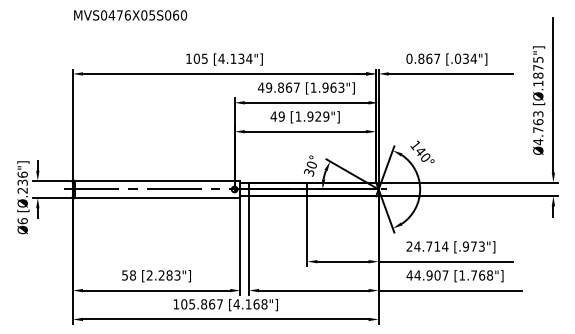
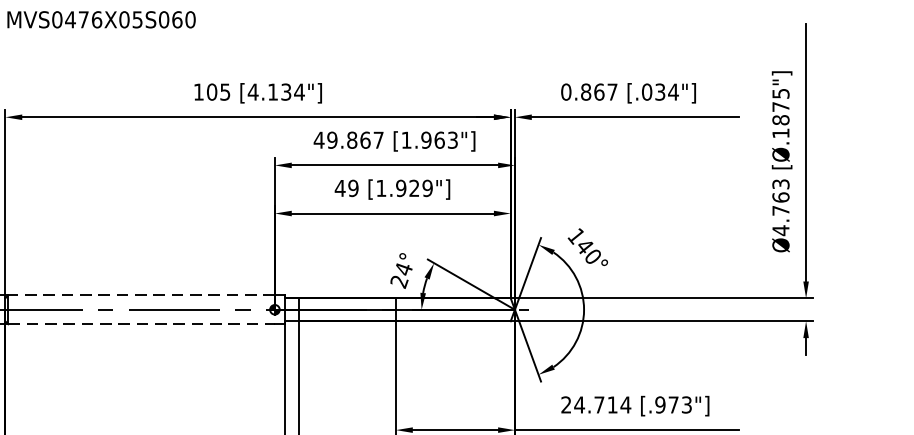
text: (310, 168) -> (401, 274), 30° -> 24°
line: (154, 180) -> (141, 294), solid -> dashed
line: (155, 198) -> (143, 324), solid -> dashed

